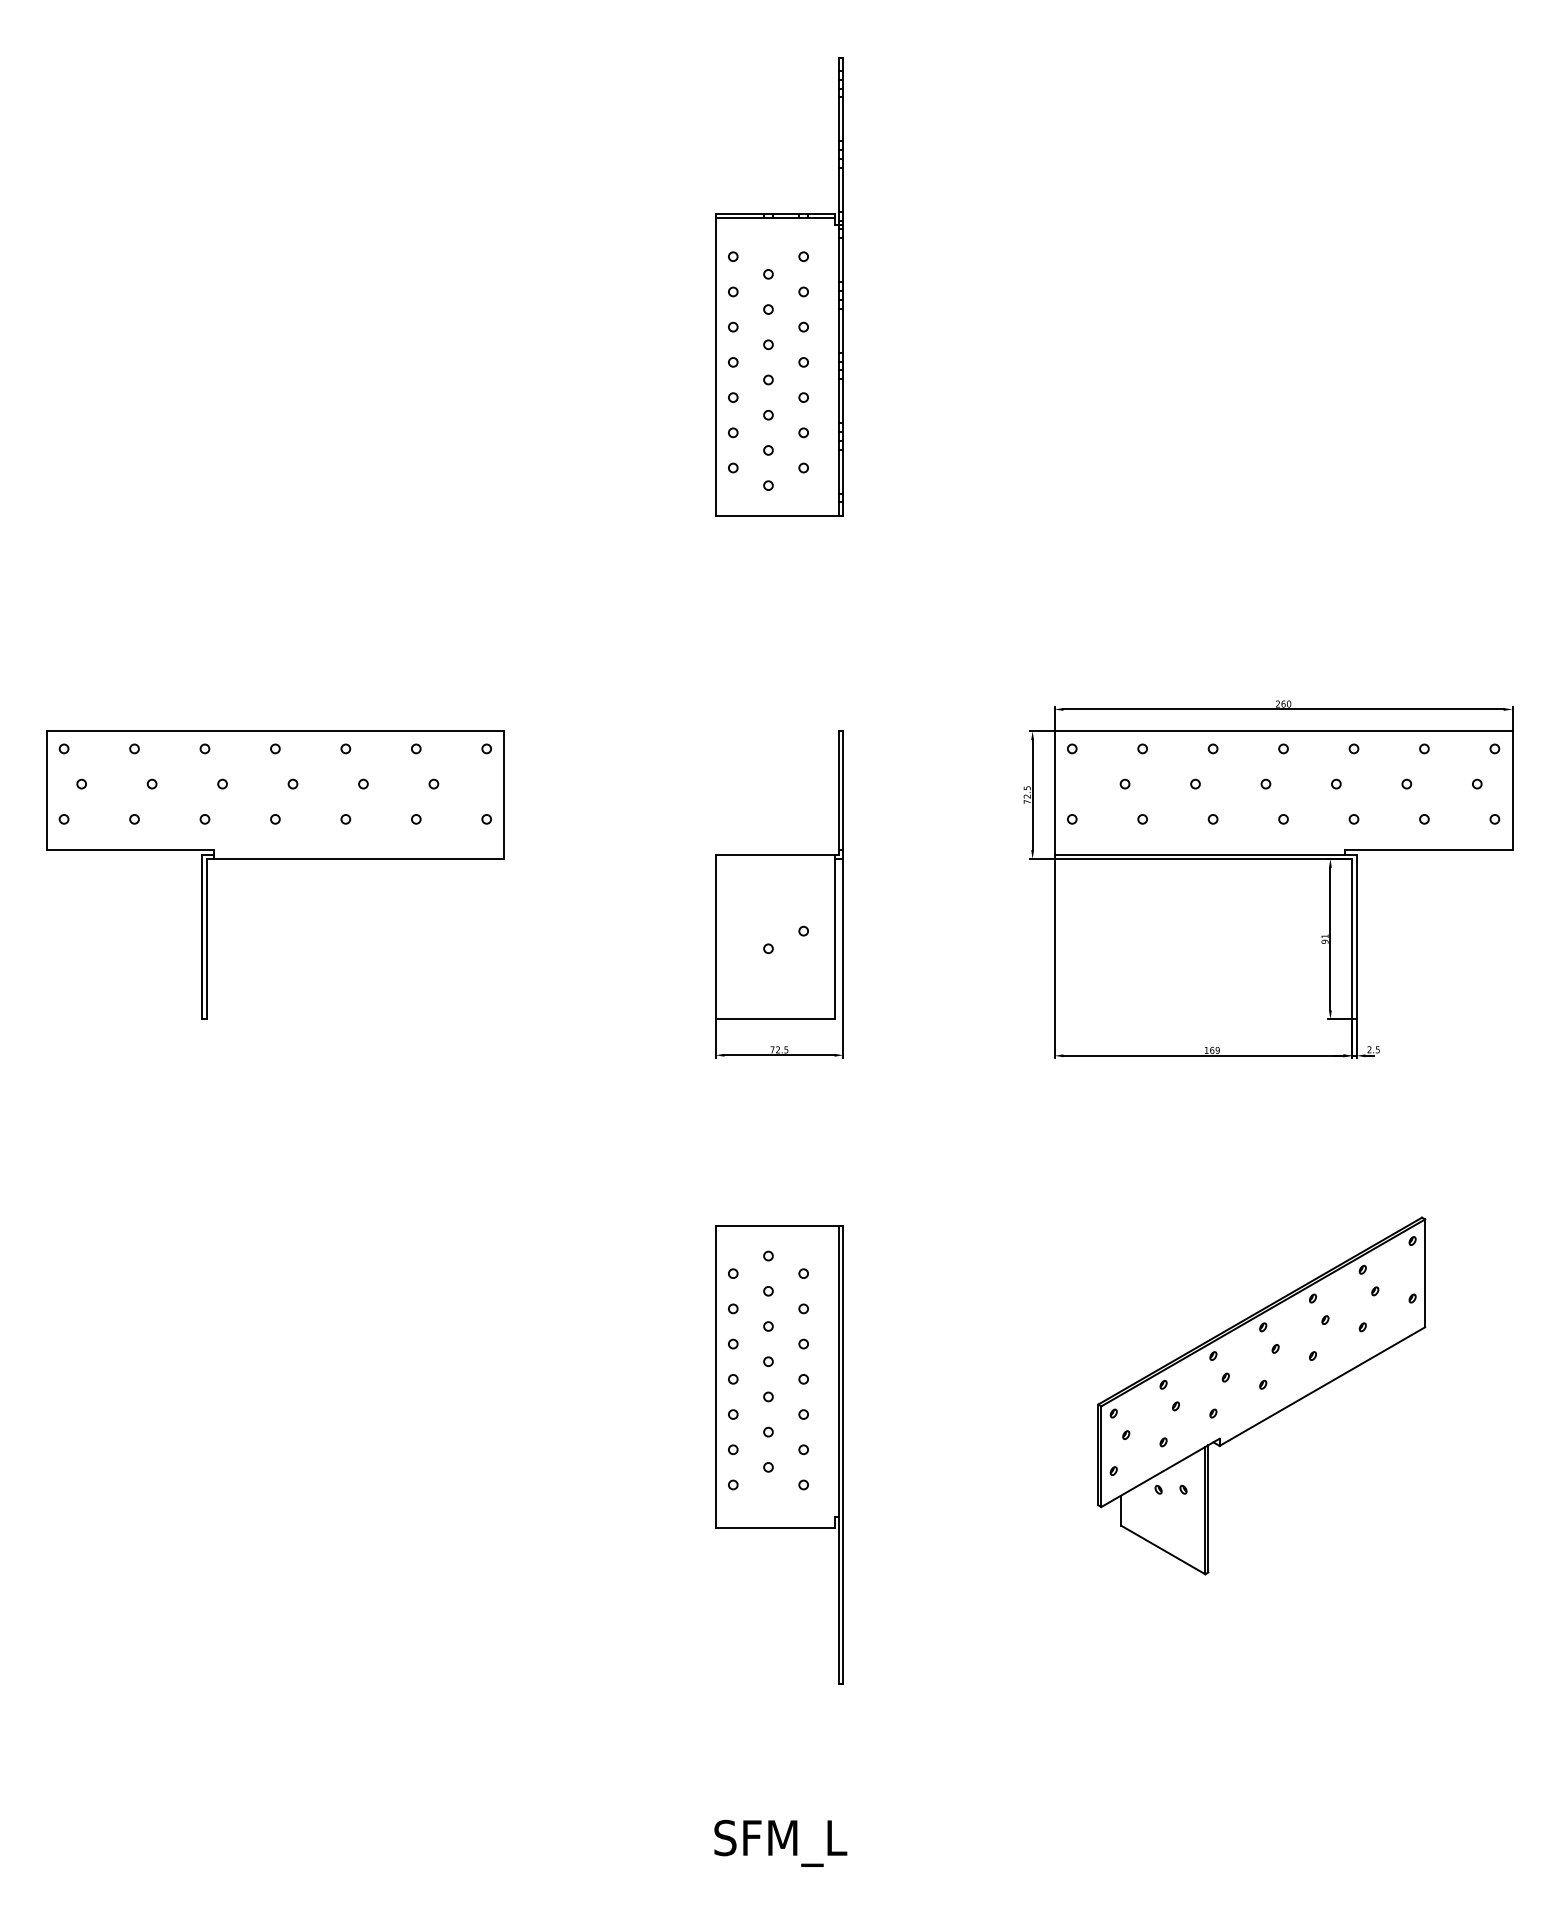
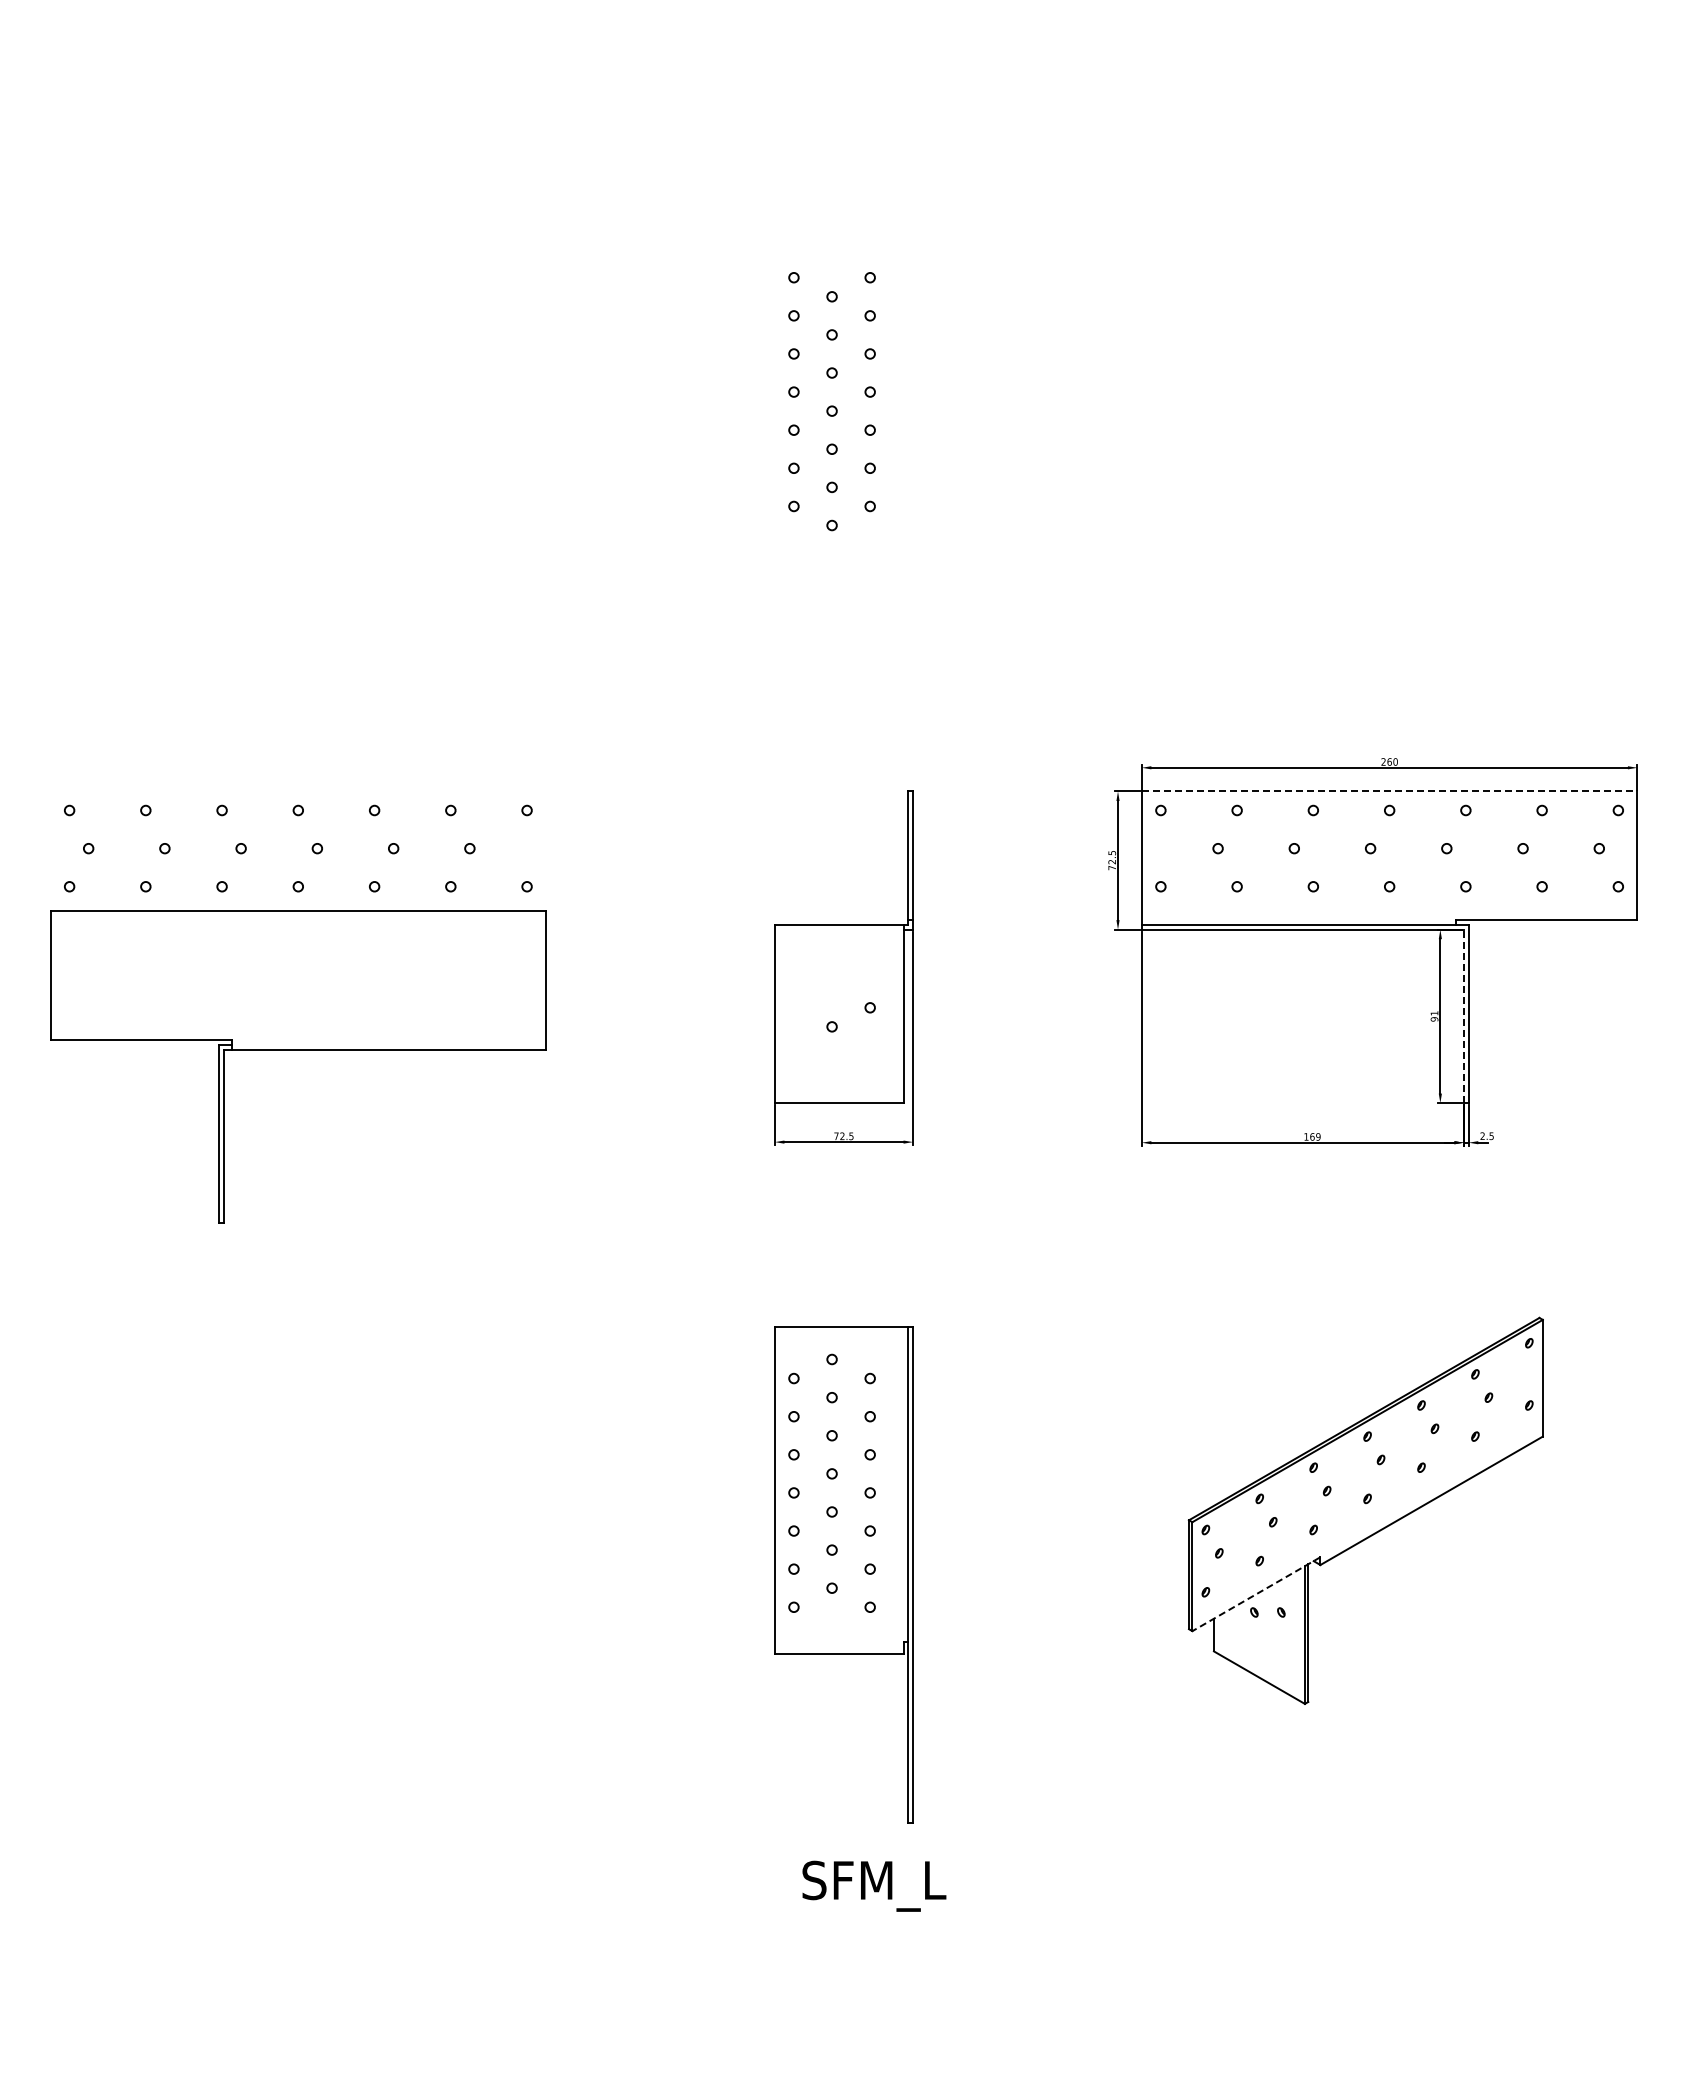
part: (779, 286) -> (843, 309), removed
line: (1283, 731) -> (1389, 791), solid -> dashed
part: (275, 859) -> (298, 1050), moved
line: (1351, 939) -> (1463, 1016), solid -> dashed
line: (1160, 1473) -> (1256, 1594), solid -> dashed
text: (780, 1842) -> (874, 1885), moved

